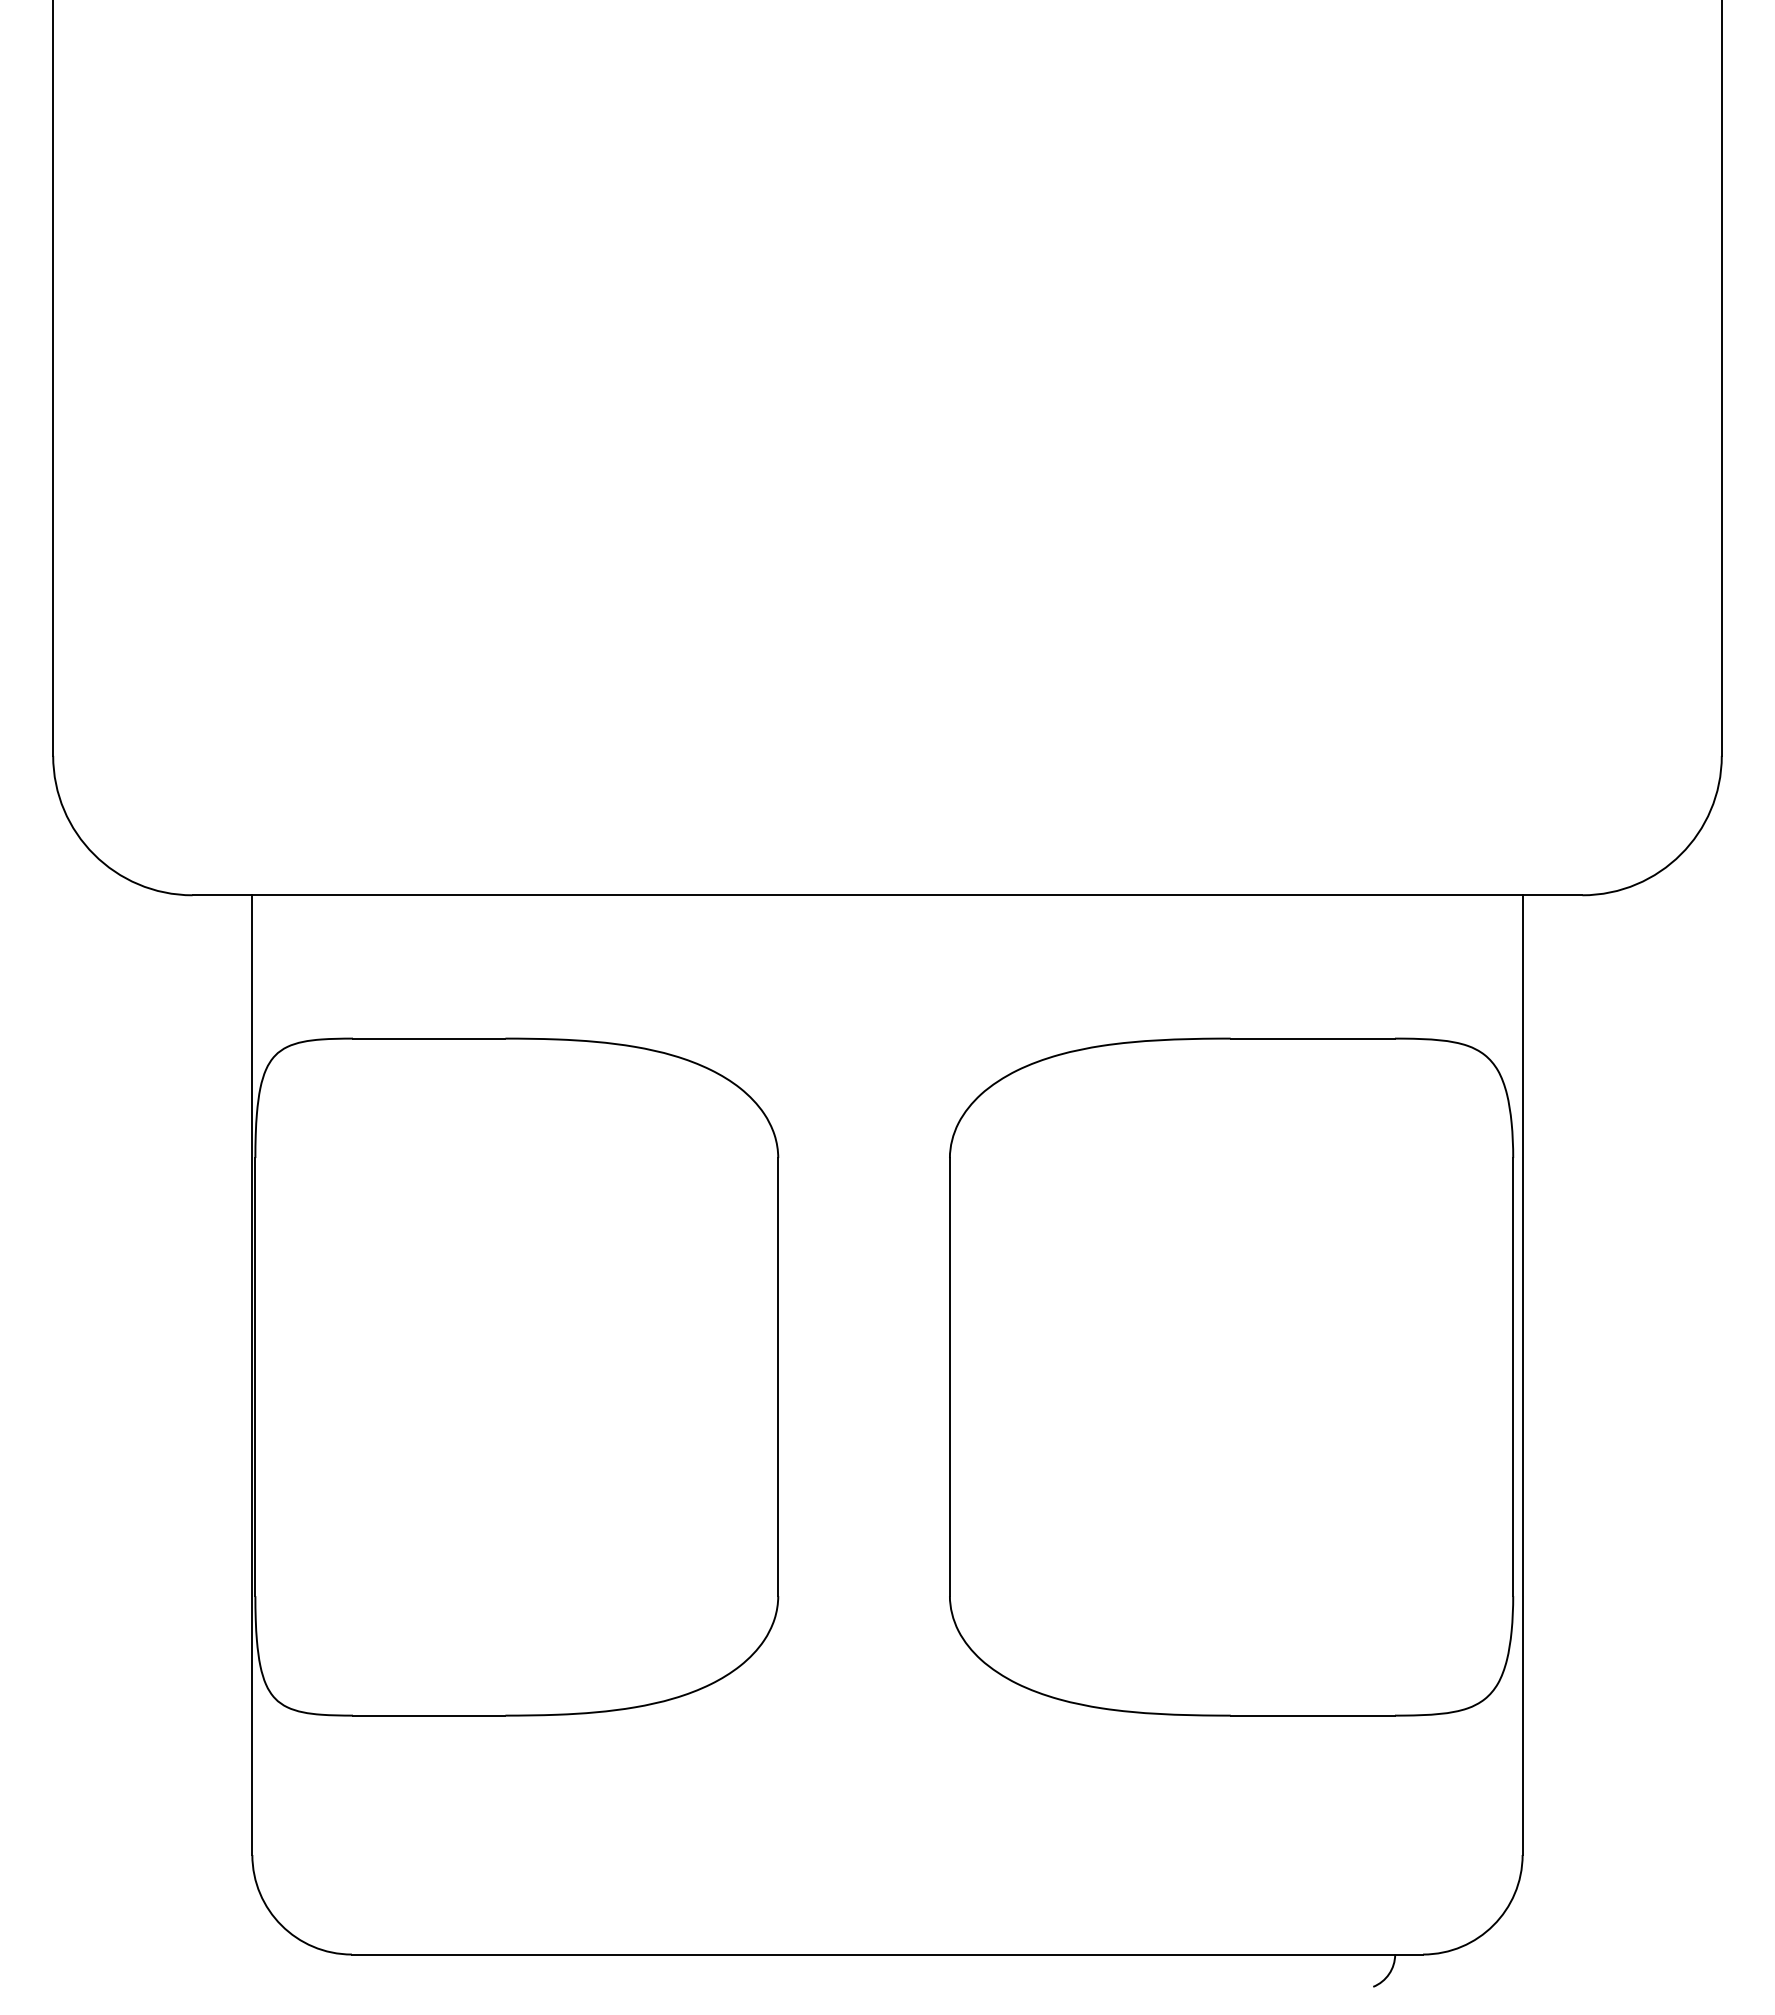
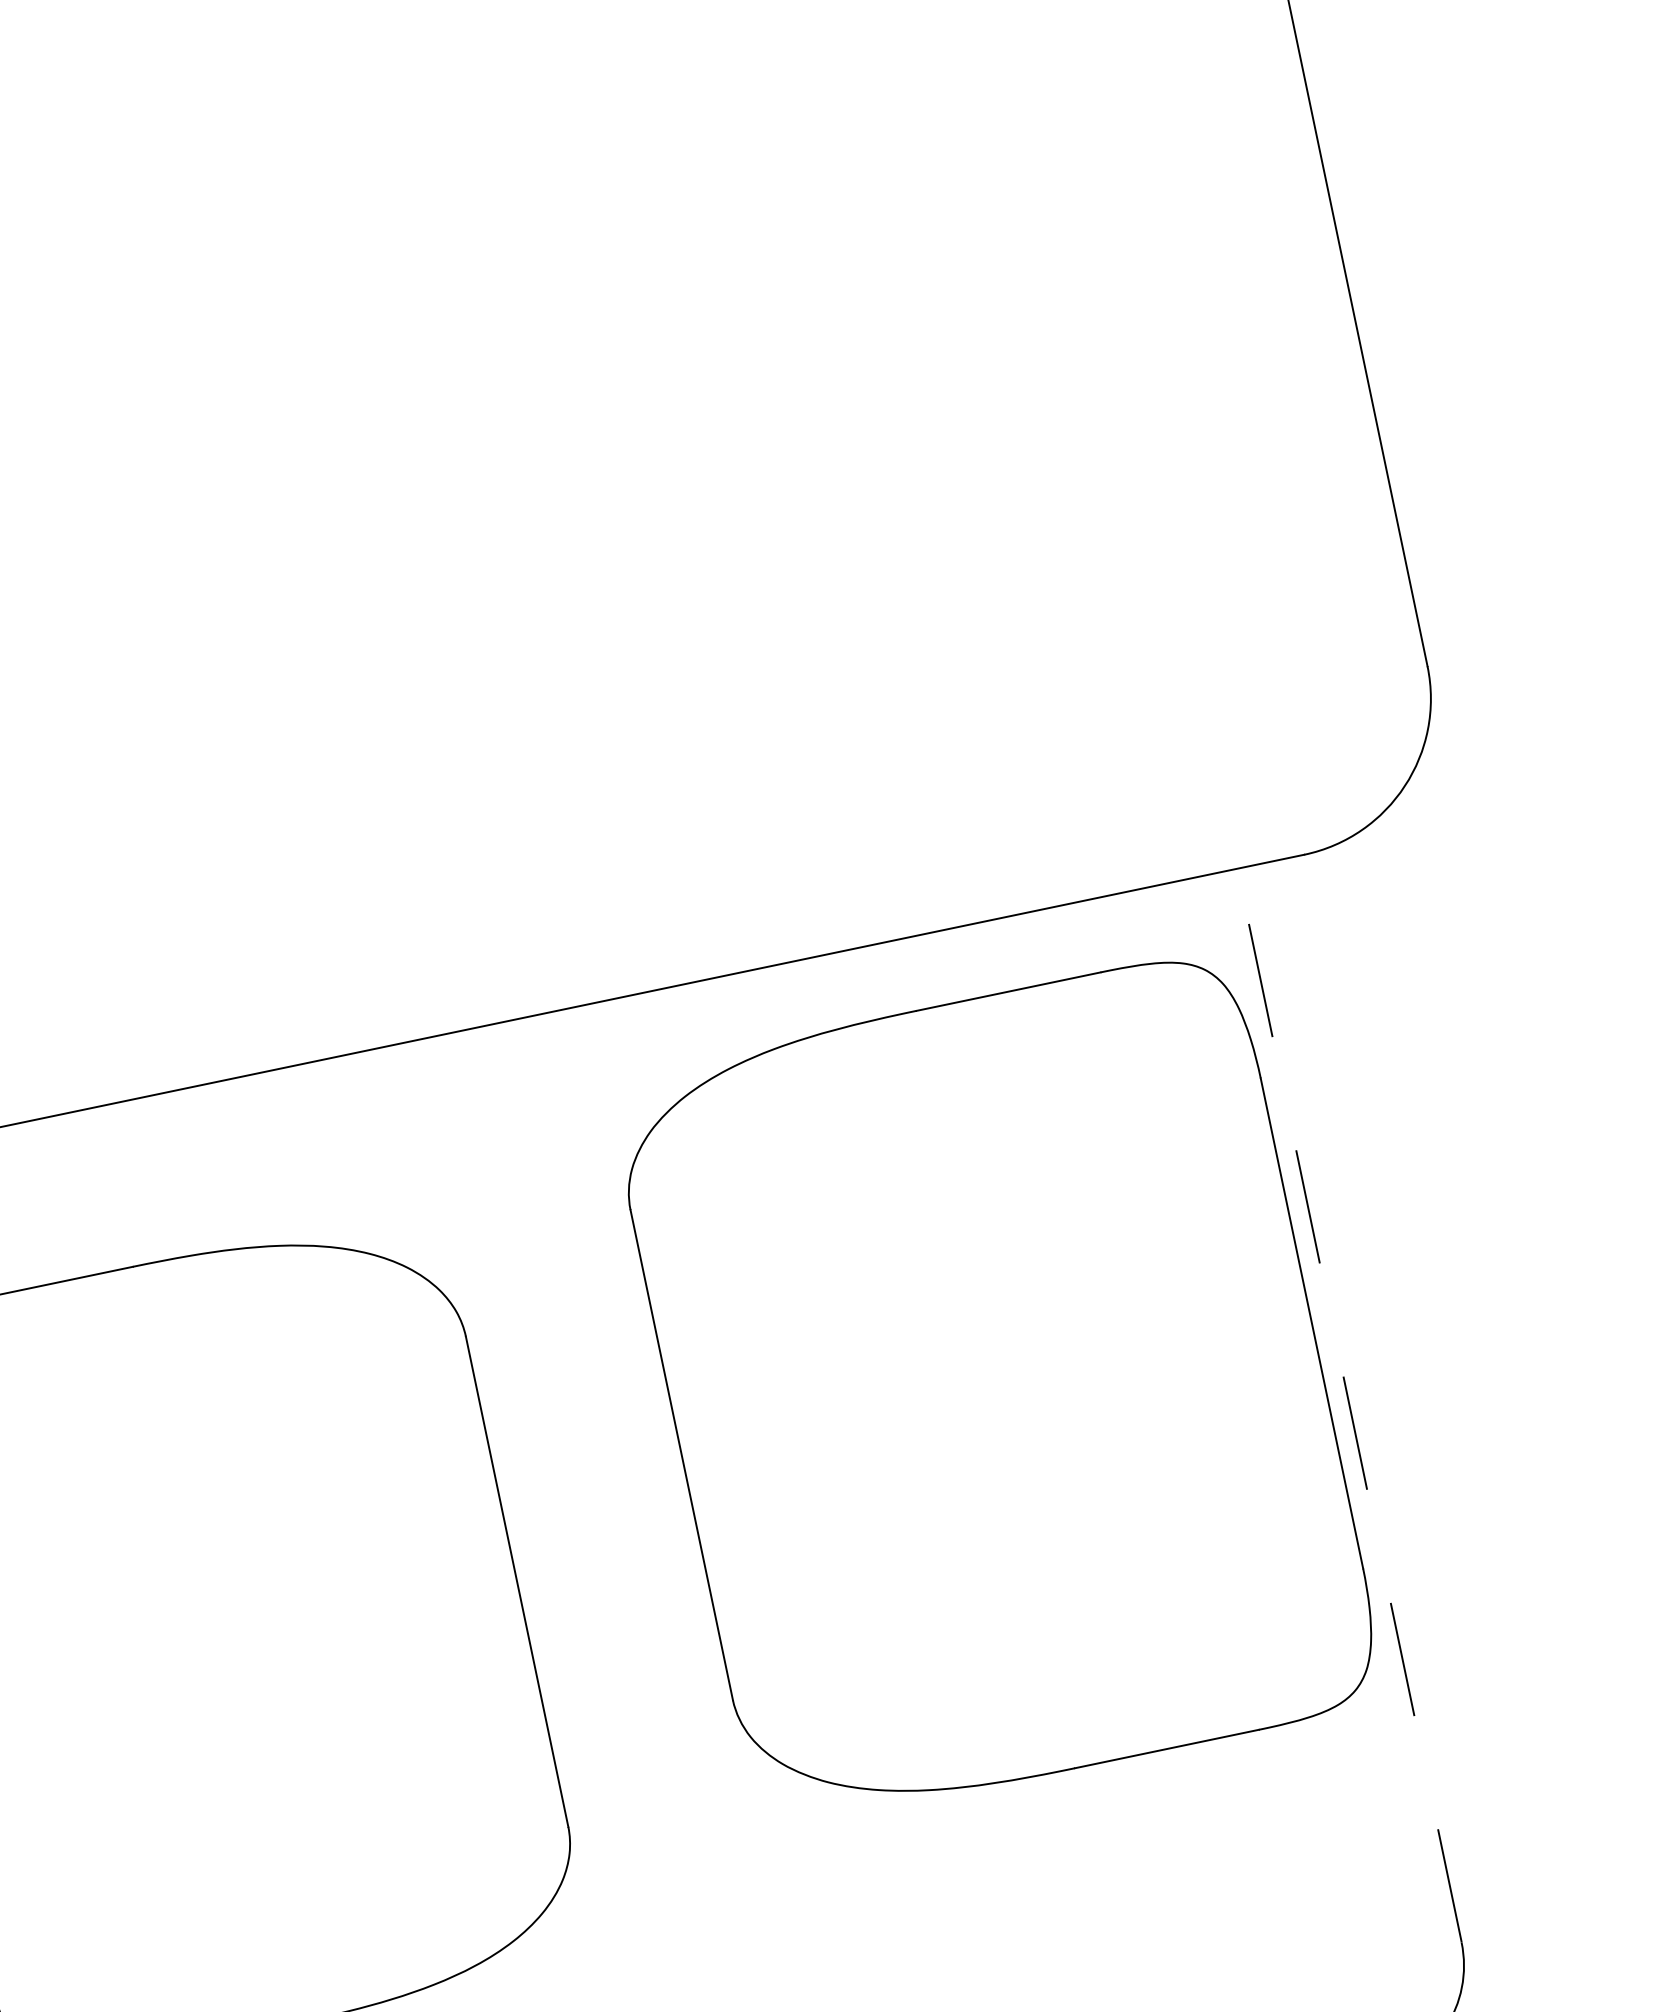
line: (1522, 1375) -> (1349, 1406), solid -> dashed
part: (1231, 1376) -> (996, 1388), moved

